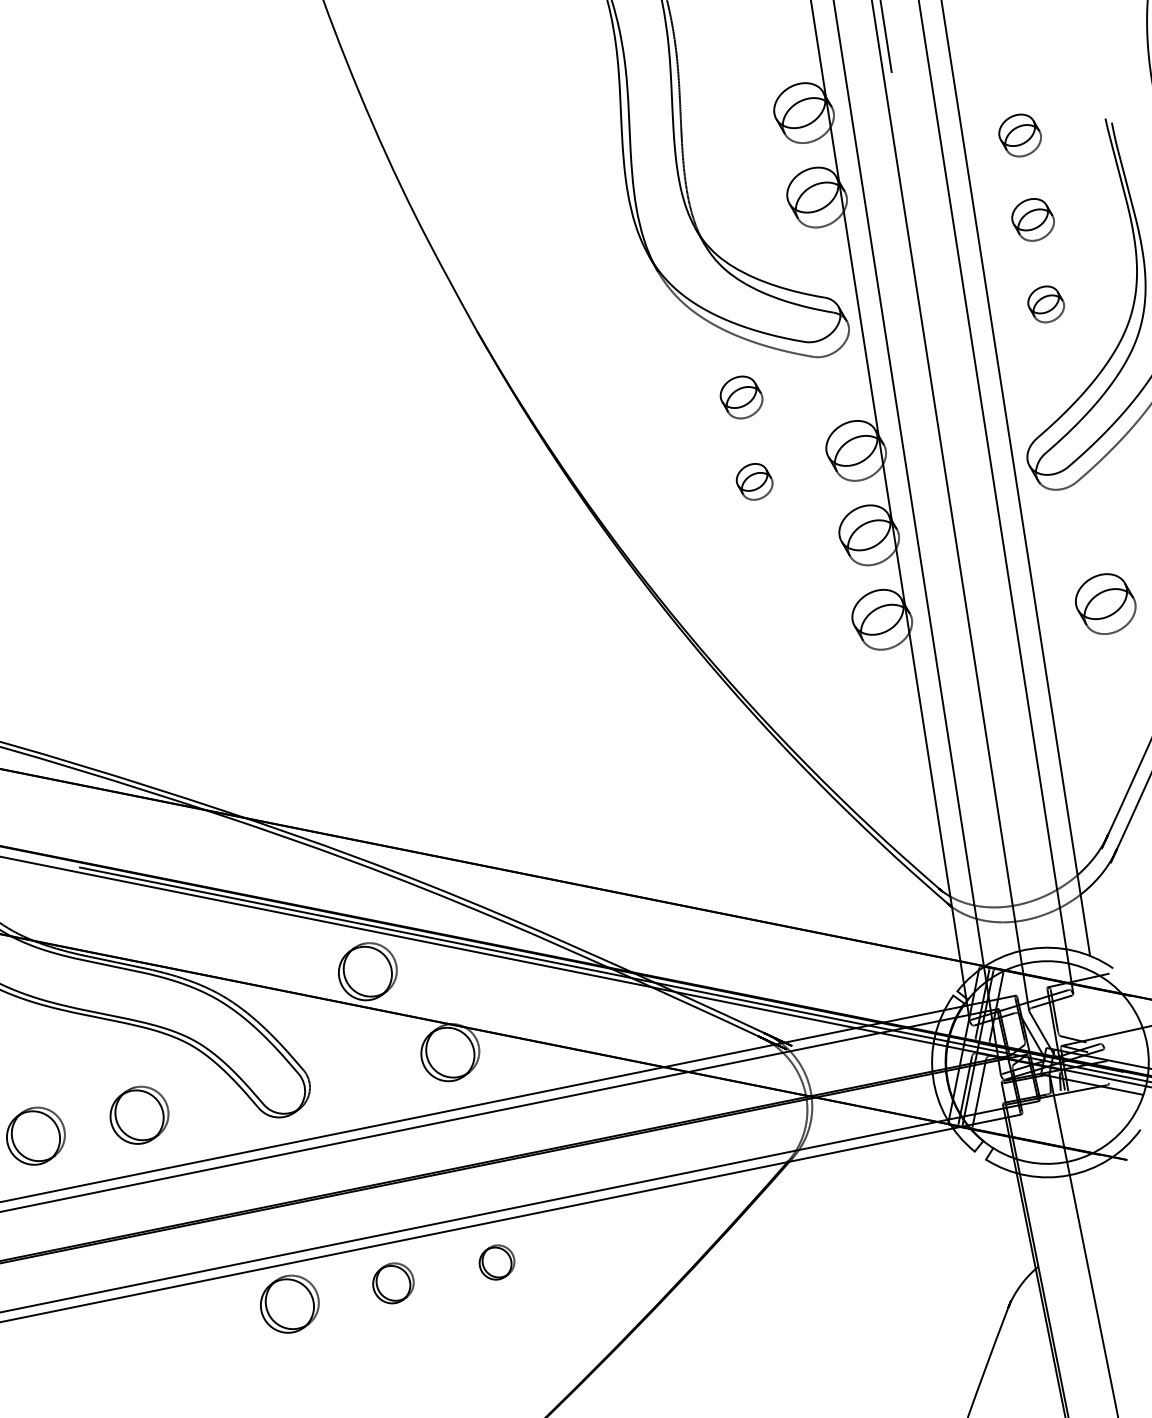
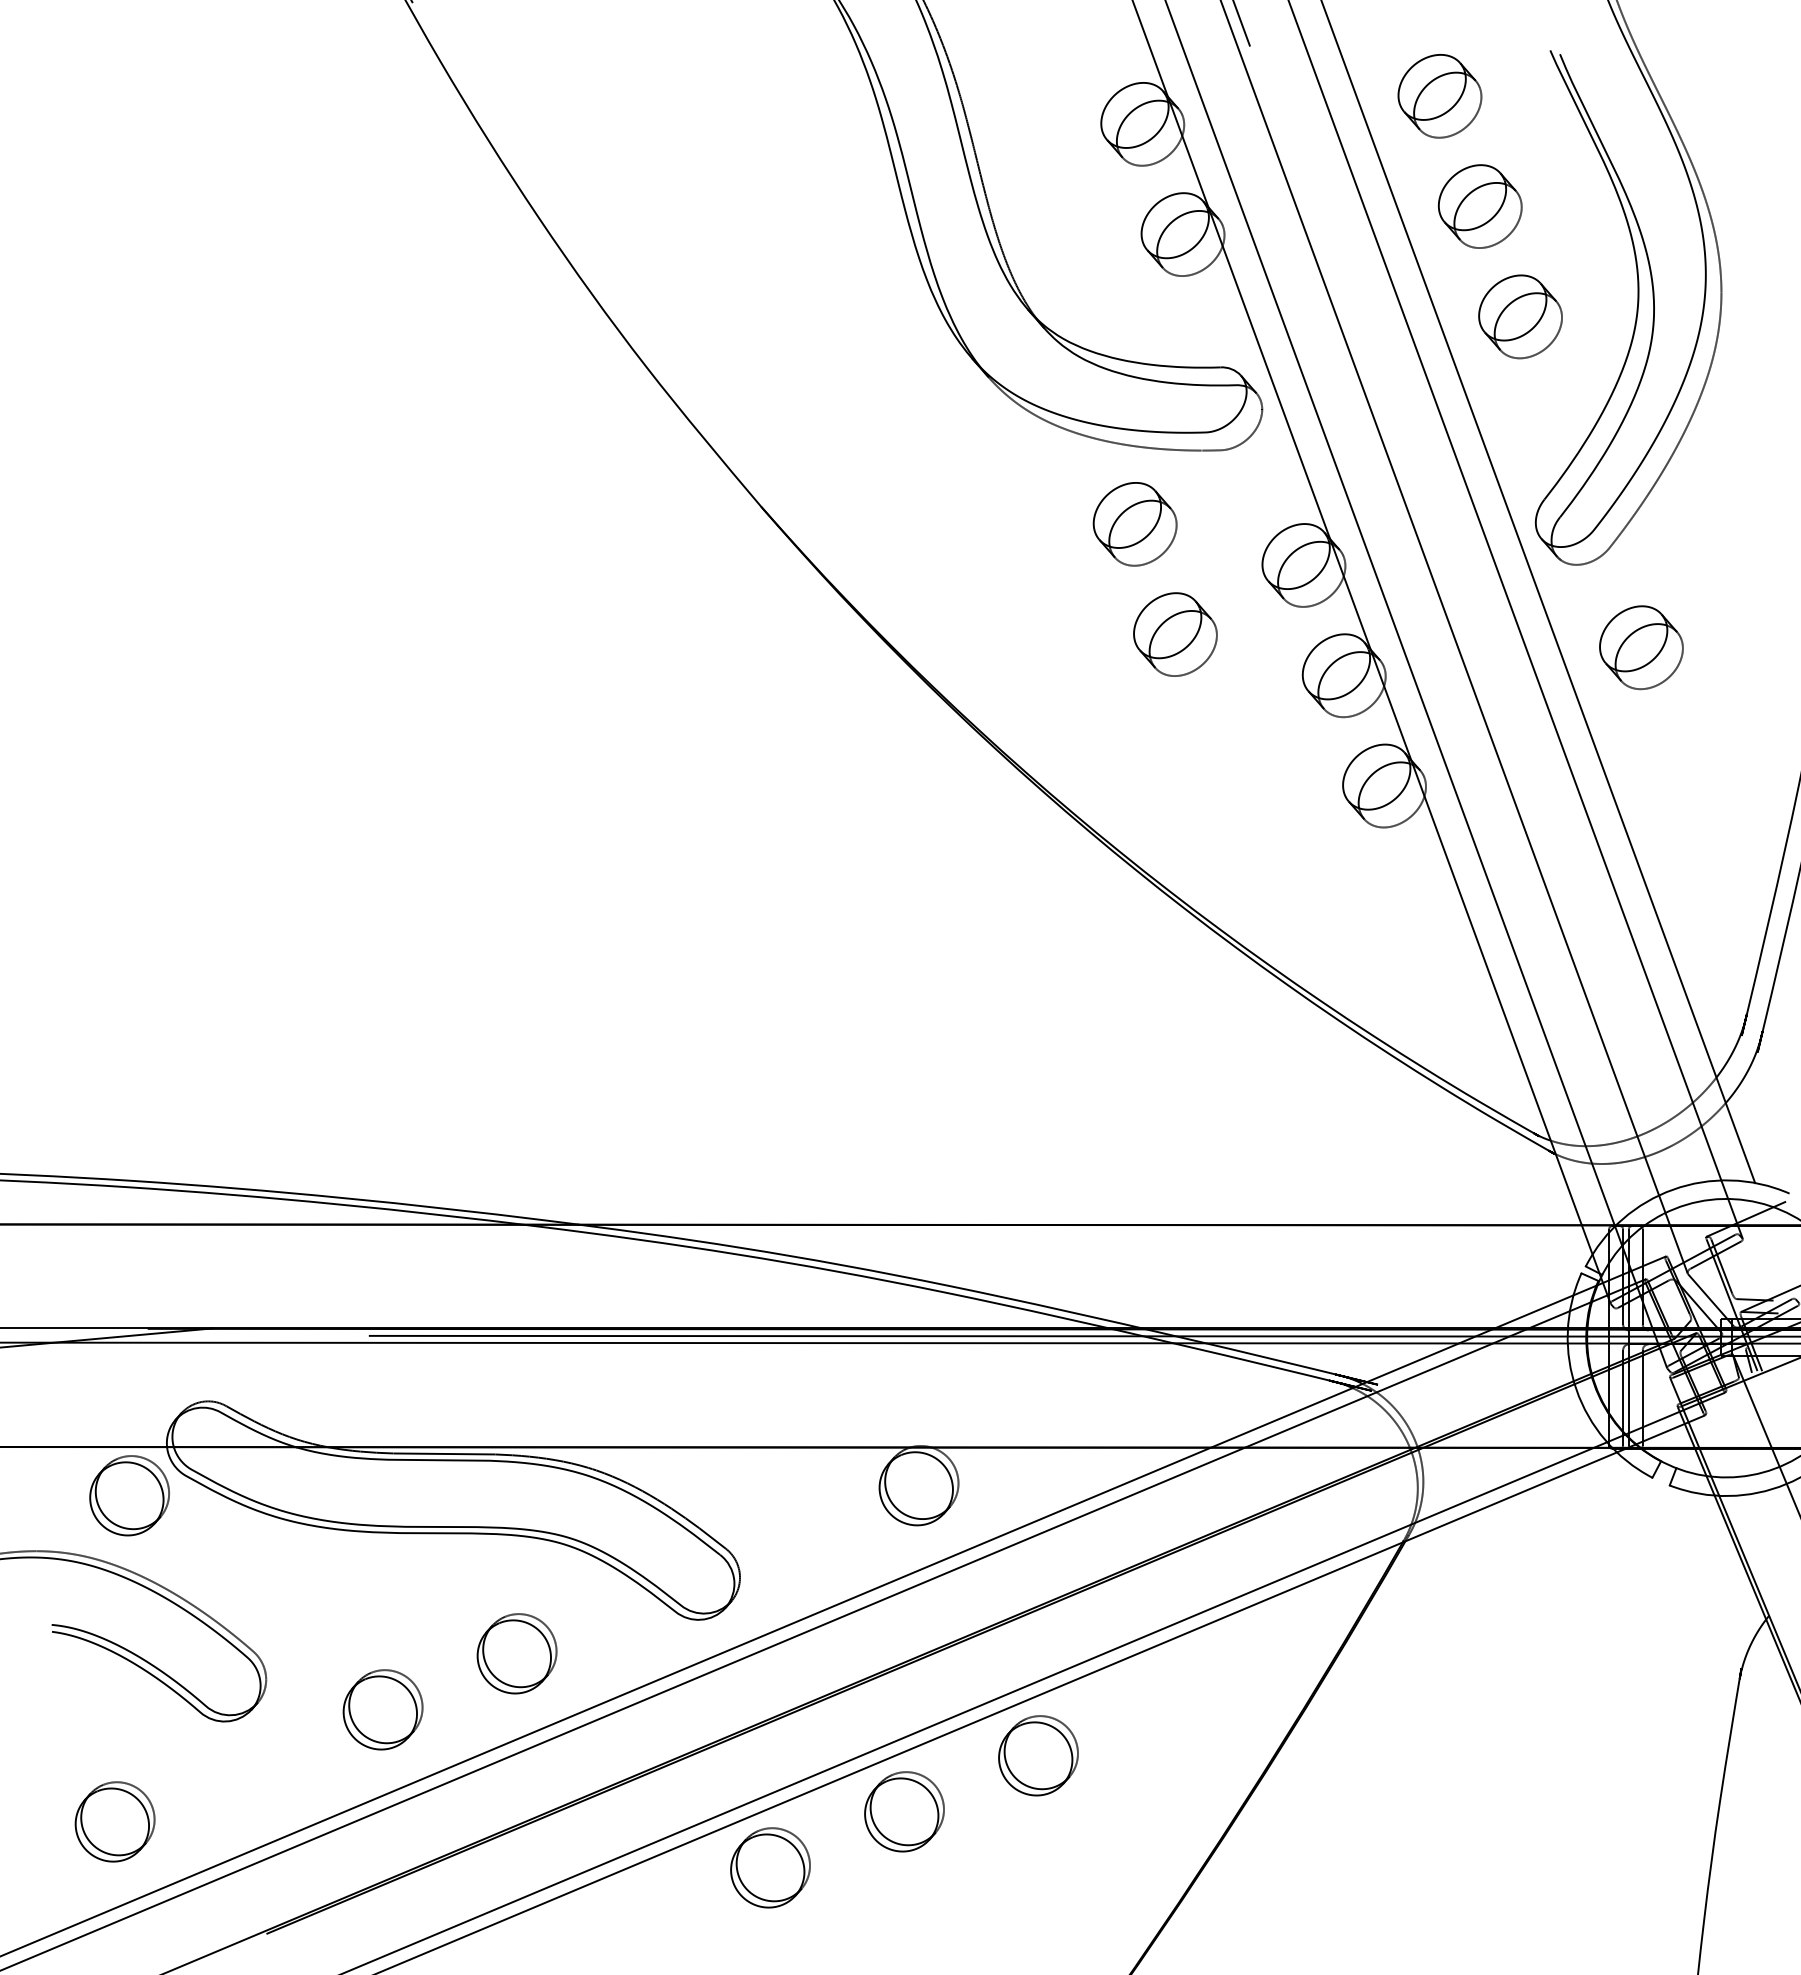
part: (1019, 135) -> (1439, 96), size x1.43
part: (1032, 219) -> (1479, 206), size x1.43
part: (1046, 304) -> (1520, 316), size x1.67
part: (741, 397) -> (1134, 524), size x1.43
part: (754, 481) -> (1175, 634), size x1.67
part: (1105, 603) -> (1641, 647), moved
part: (367, 971) -> (785, 1398), removed
part: (497, 1262) -> (1038, 1755), size x1.67
part: (393, 1283) -> (904, 1811), size x1.43

